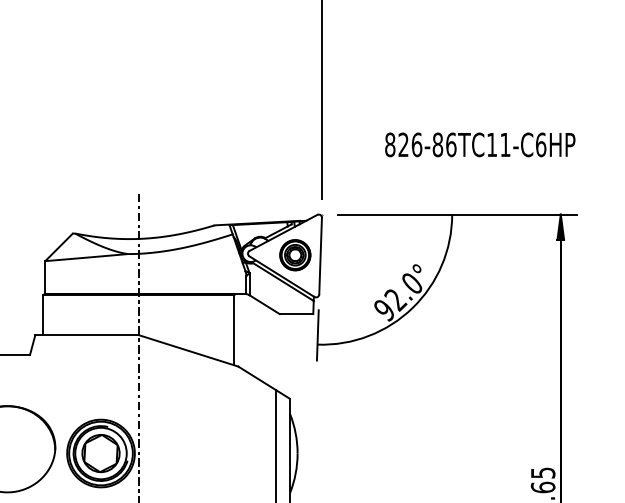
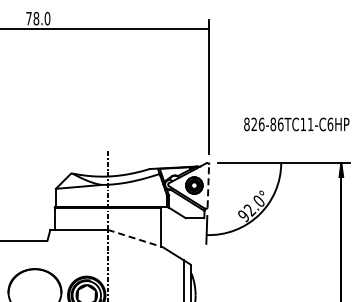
line: (320, 255) -> (208, 185), solid -> dashed
line: (189, 350) -> (135, 238), solid -> dashed

